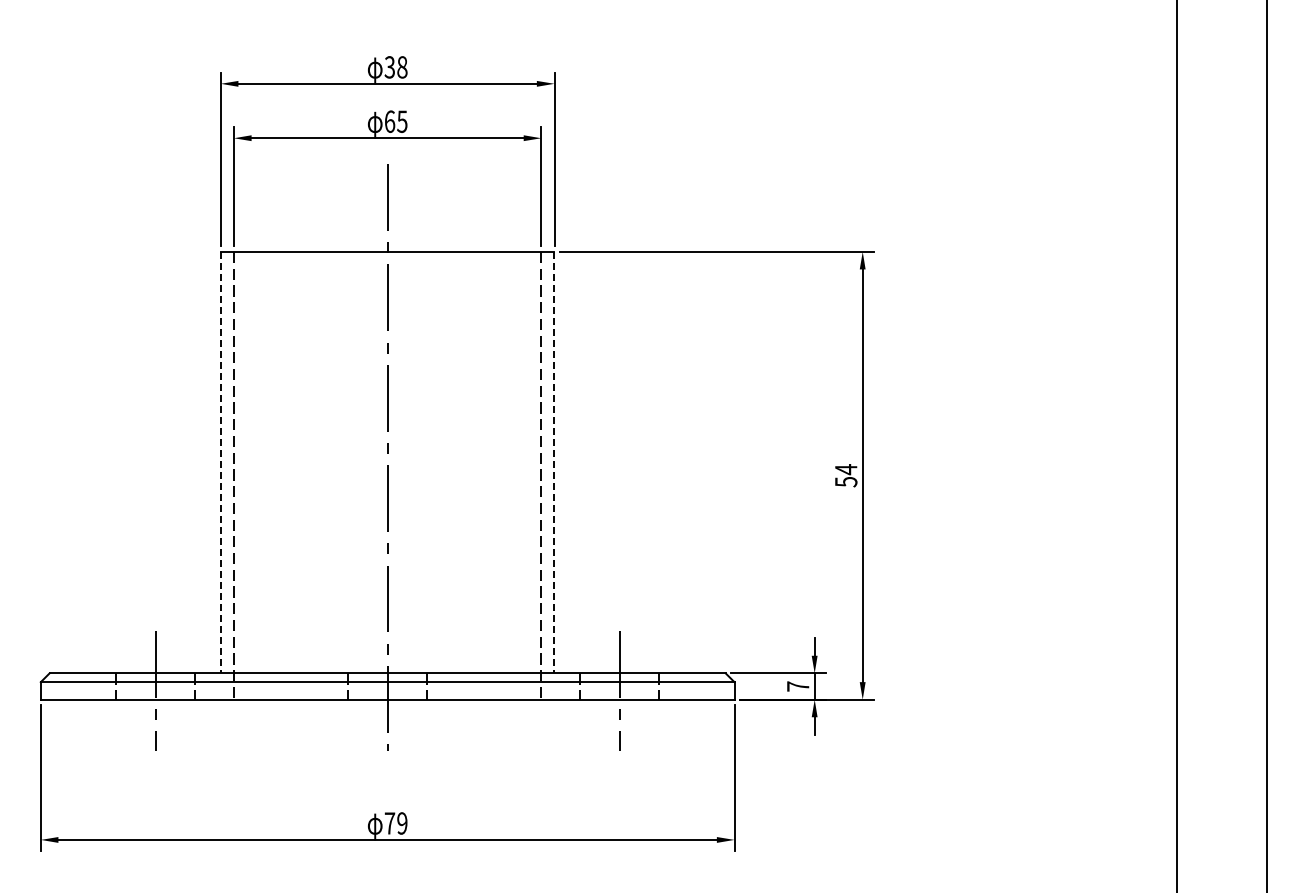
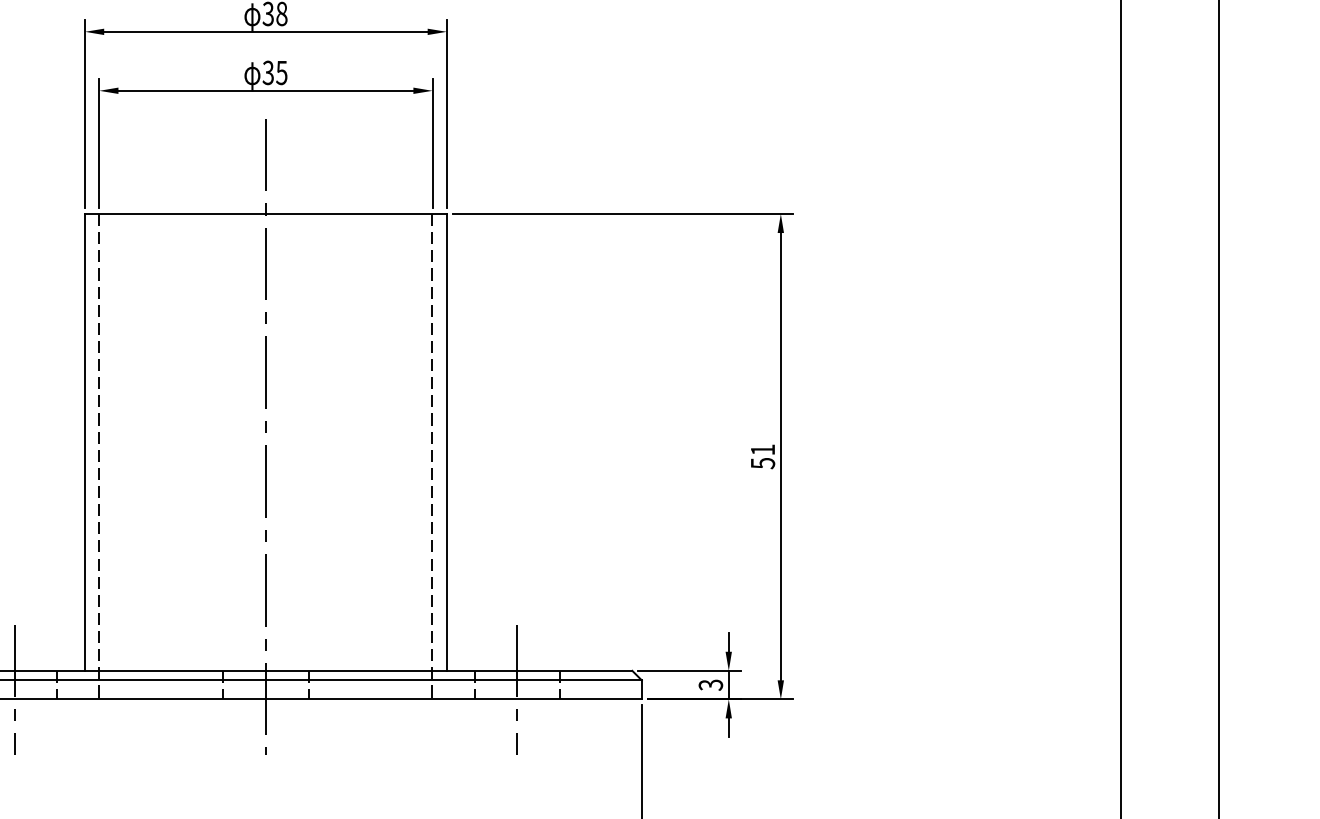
text: (389, 121) -> (267, 72), 65 -> 35
line: (220, 462) -> (84, 442), dashed -> solid
line: (554, 462) -> (446, 442), dashed -> solid
text: (846, 469) -> (763, 449), 54 -> 51
text: (797, 686) -> (710, 685), 7 -> 3

